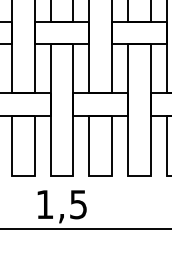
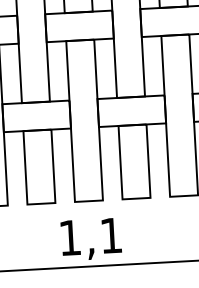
text: (78, 204) -> (111, 235), 1,5 -> 1,1

